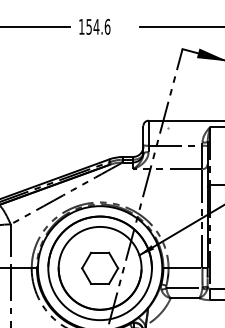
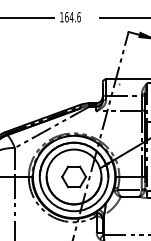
text: (88, 27) -> (66, 17), 154.6 -> 164.6

